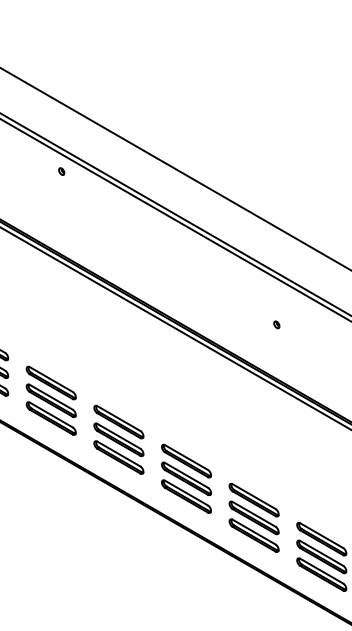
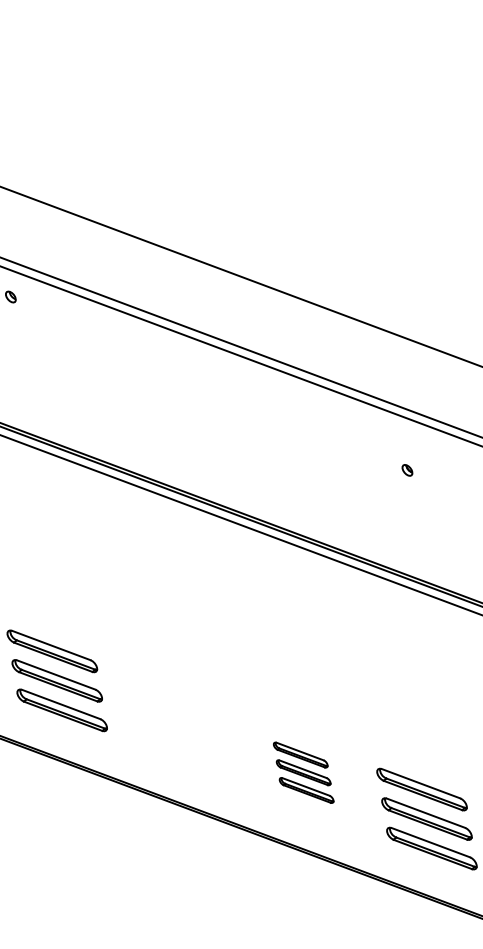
part: (276, 324) -> (406, 469), moved
part: (118, 439) -> (179, 726), removed
part: (186, 478) -> (303, 772), size x0.6

